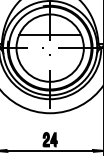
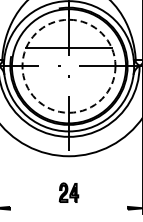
circle: (49, 47) -> (68, 65), solid -> dashed
line: (49, 151) -> (68, 208), removed

